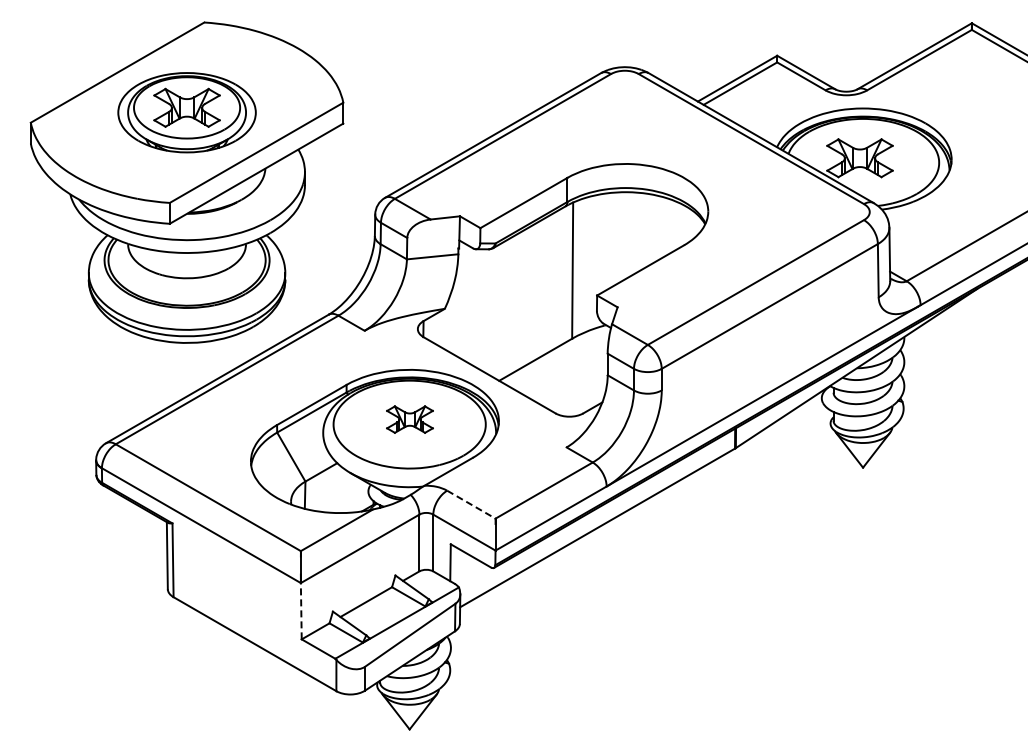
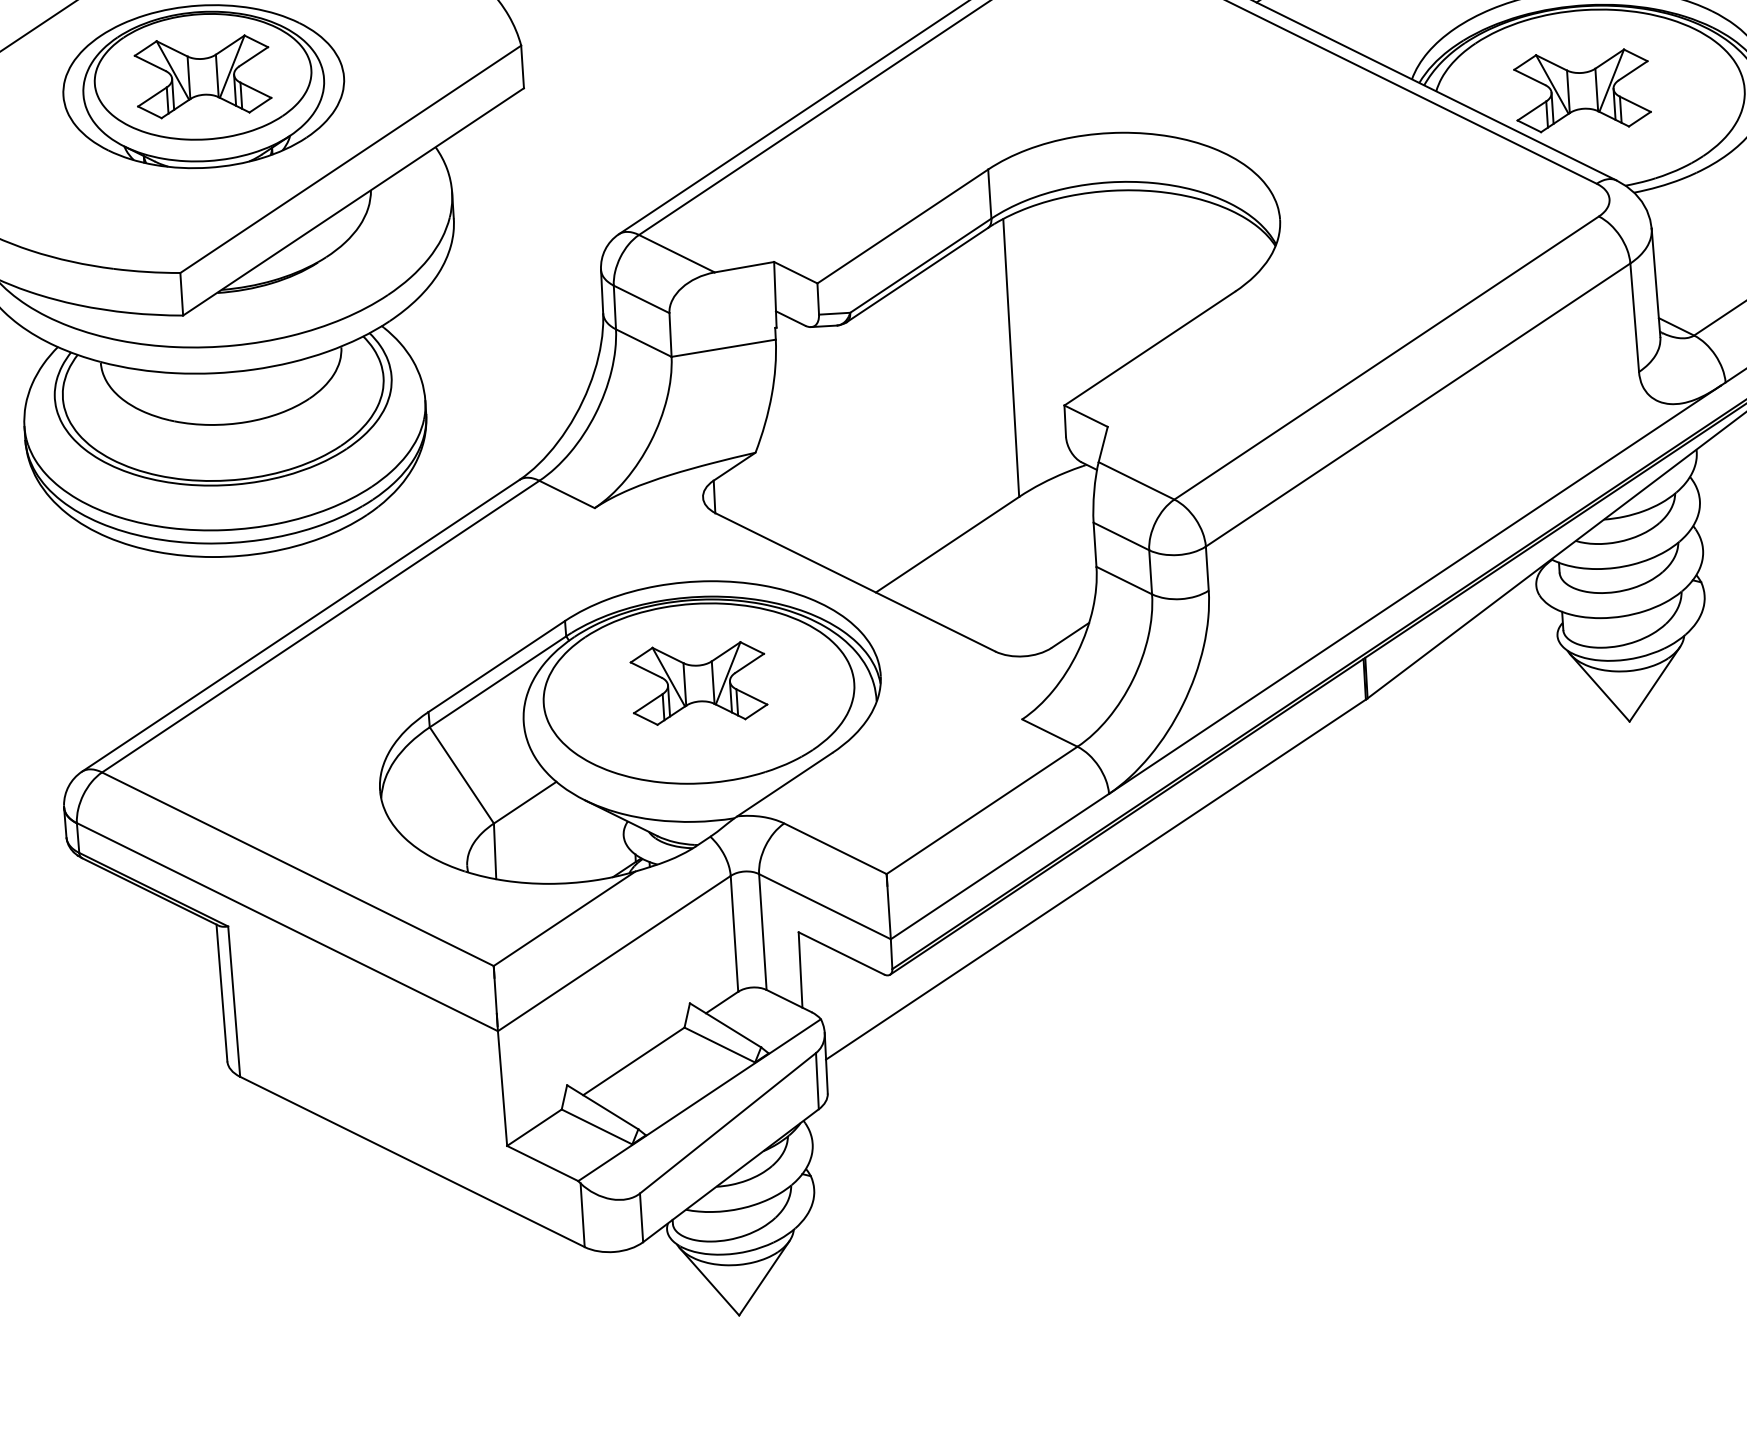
part: (409, 419) -> (697, 683), size x1.43
line: (471, 504) -> (835, 848), dashed -> solid
line: (301, 610) -> (502, 1087), dashed -> solid

